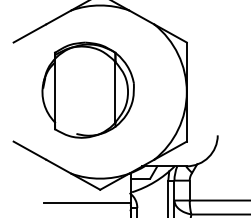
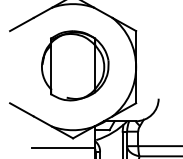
part: (87, 89) -> (74, 65), moved

